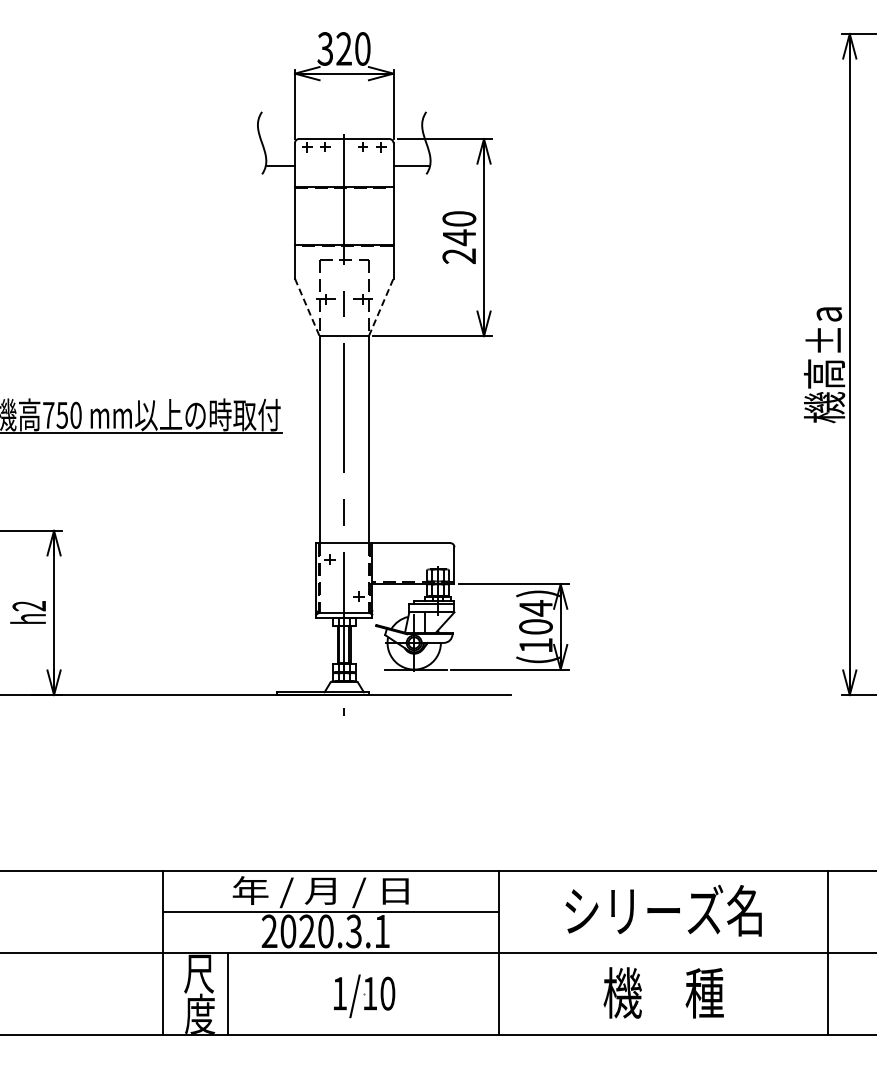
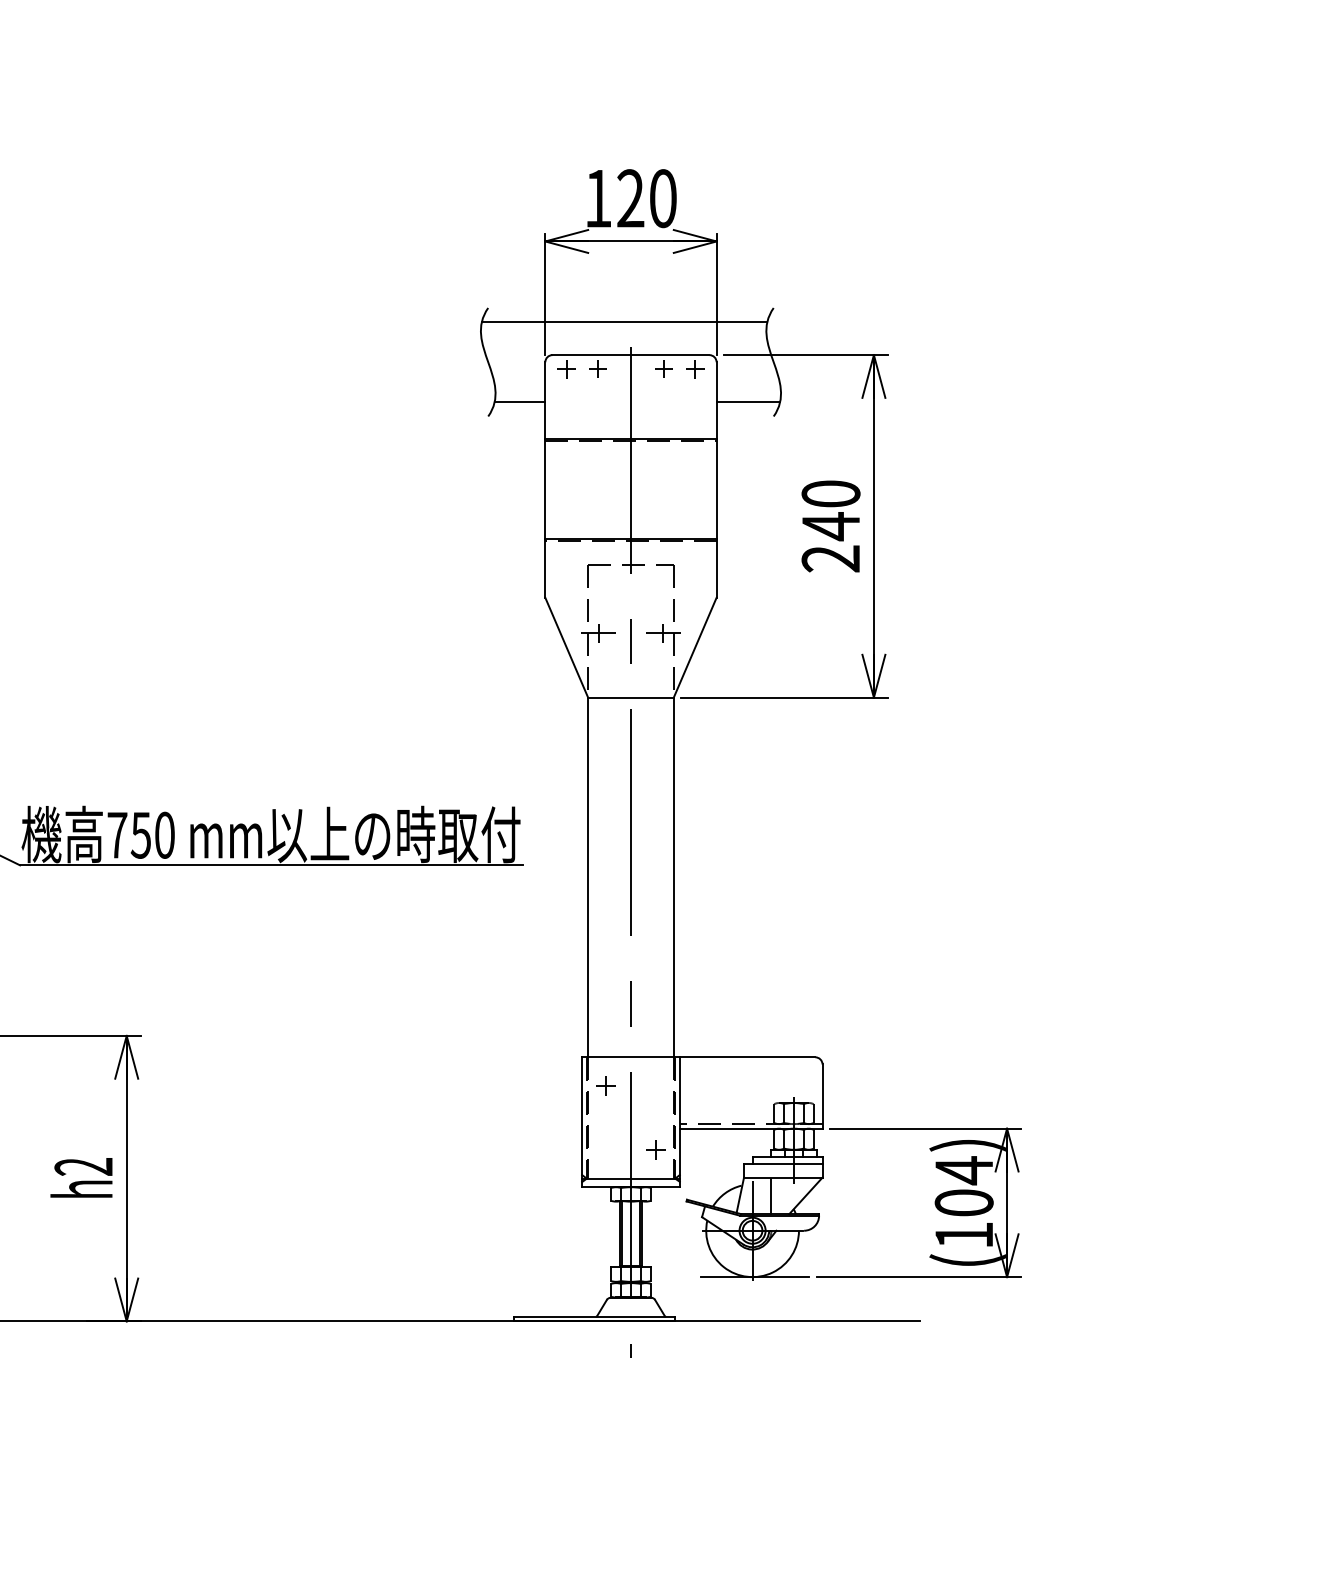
text: (324, 48) -> (596, 197), 320 -> 120
line: (340, 120) -> (624, 322), added
line: (381, 306) -> (695, 646), dashed -> solid
line: (307, 307) -> (567, 647), dashed -> solid

